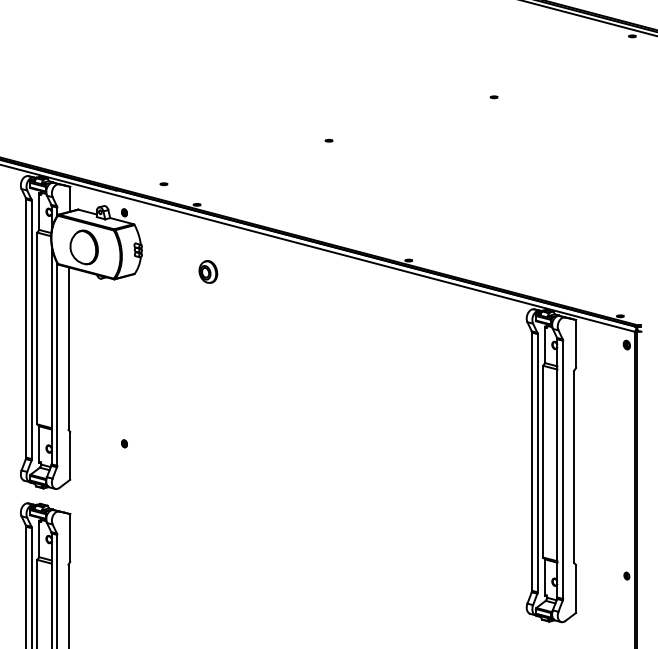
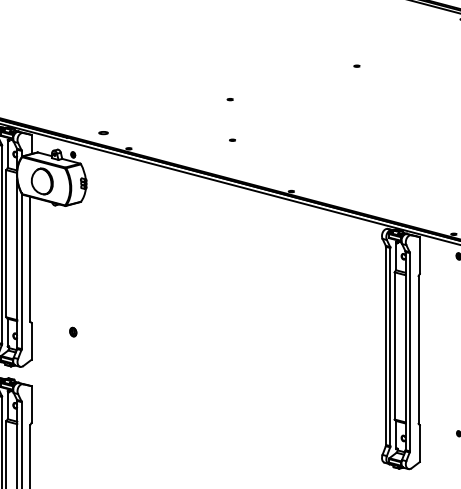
part: (163, 183) -> (103, 132), size x1.6
part: (331, 193) -> (232, 140), added
part: (208, 271) -> (137, 199), removed
part: (124, 443) -> (73, 331), size x1.6

